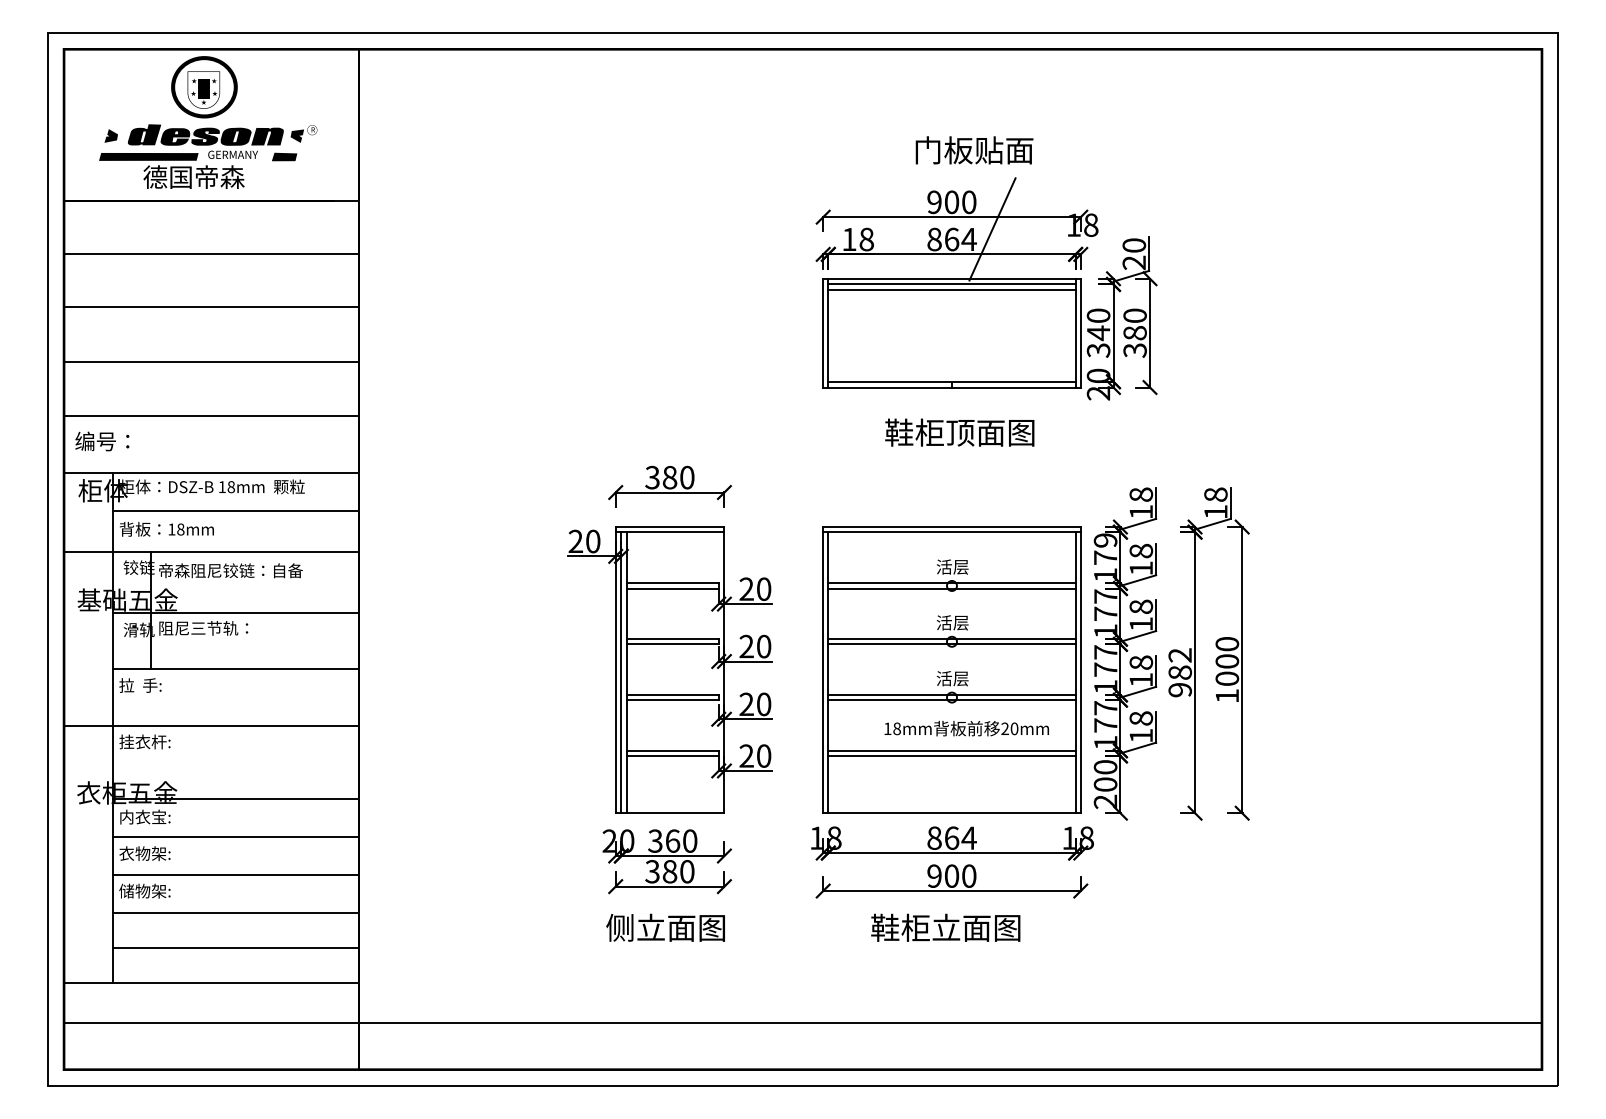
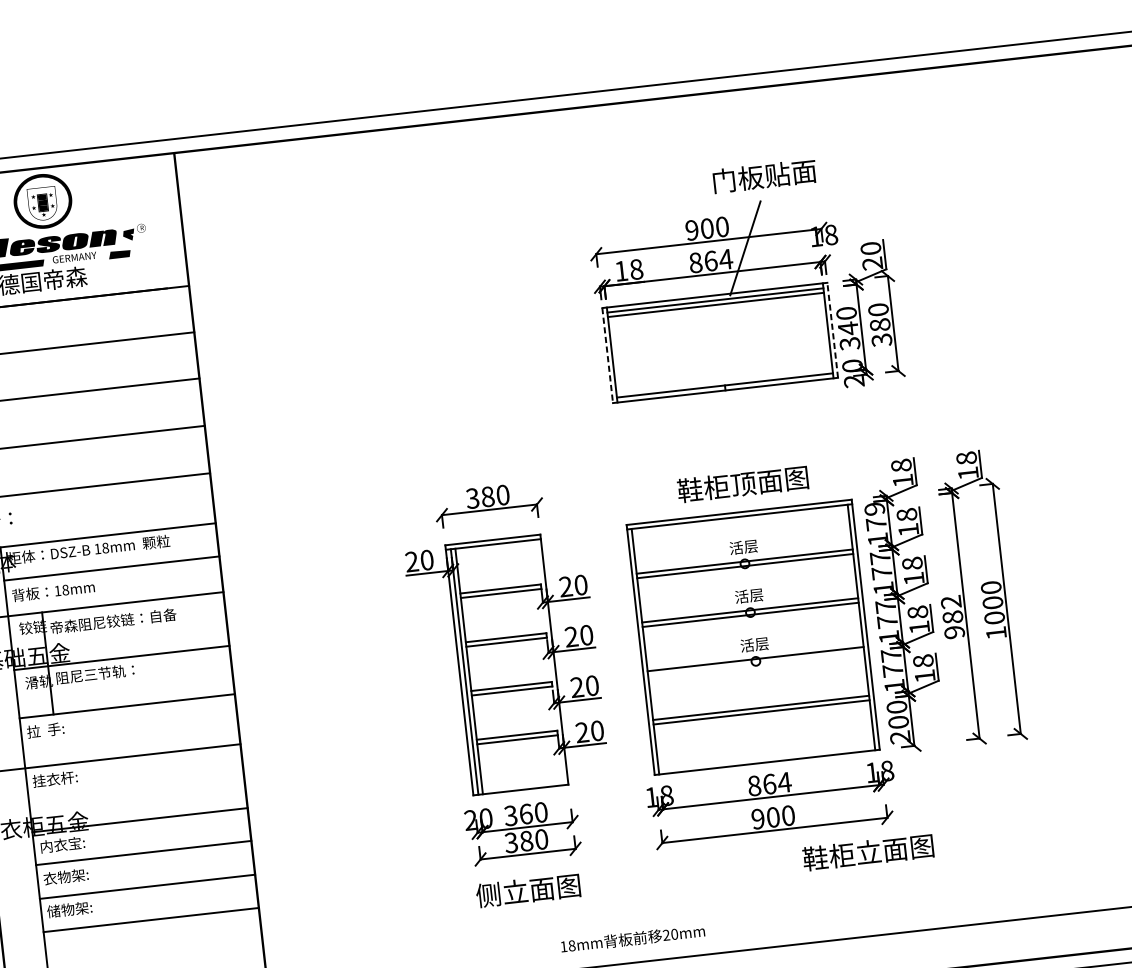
text: (974, 150) -> (764, 176), moved
line: (1080, 332) -> (832, 329), solid -> dashed
line: (823, 333) -> (607, 355), solid -> dashed
text: (959, 432) -> (742, 484), moved
line: (951, 700) -> (755, 663), removed
text: (966, 728) -> (632, 938), moved
text: (945, 927) -> (868, 852), moved
line: (235, 948) -> (154, 950), removed

